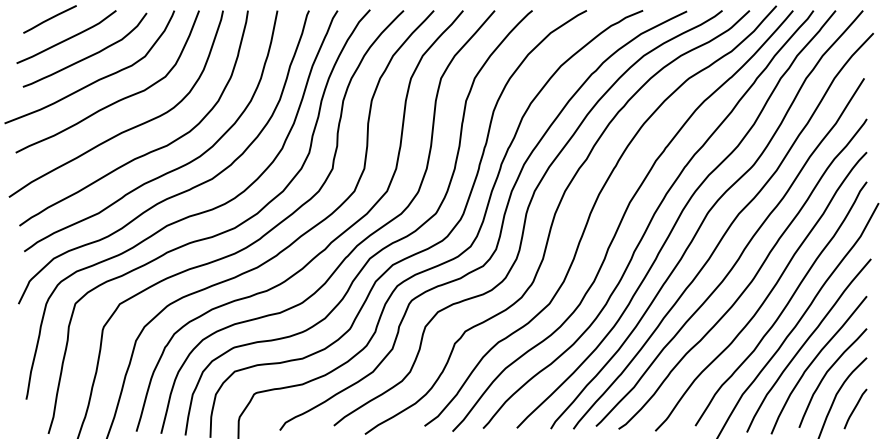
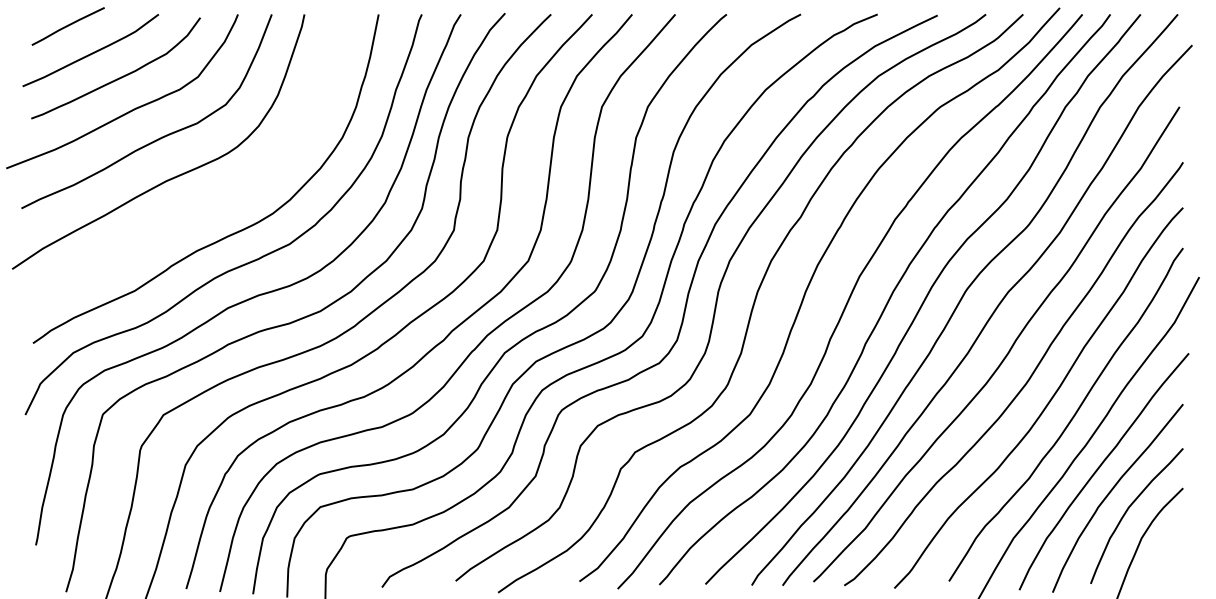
curve: (150, 151) -> (205, 206), removed
curve: (855, 408) -> (1167, 557), removed

